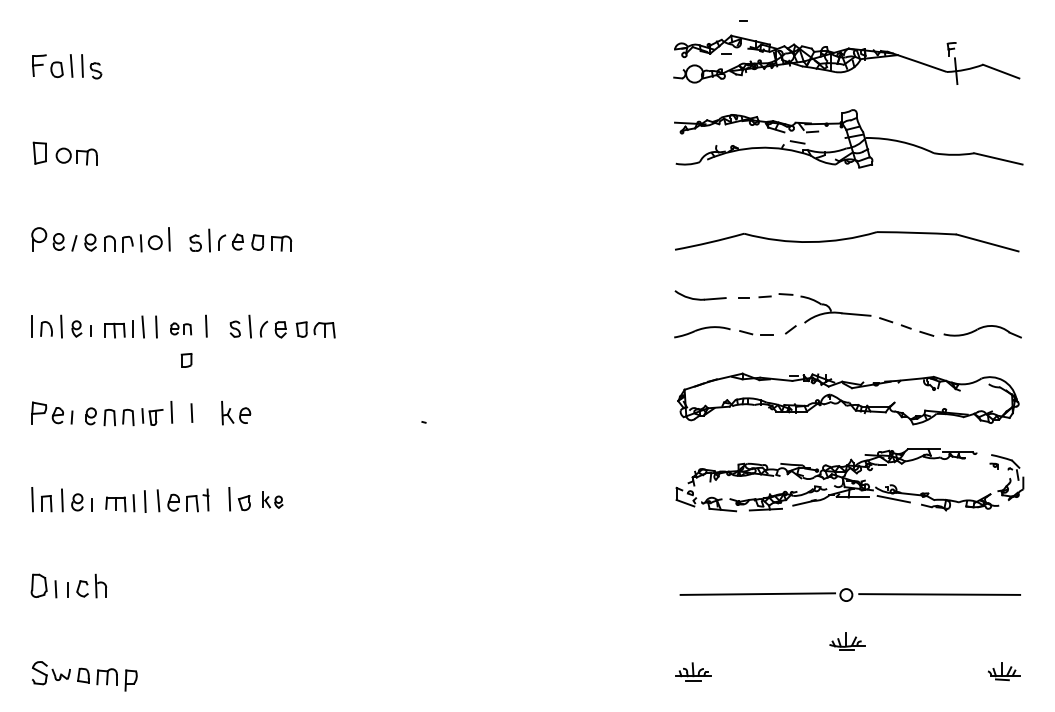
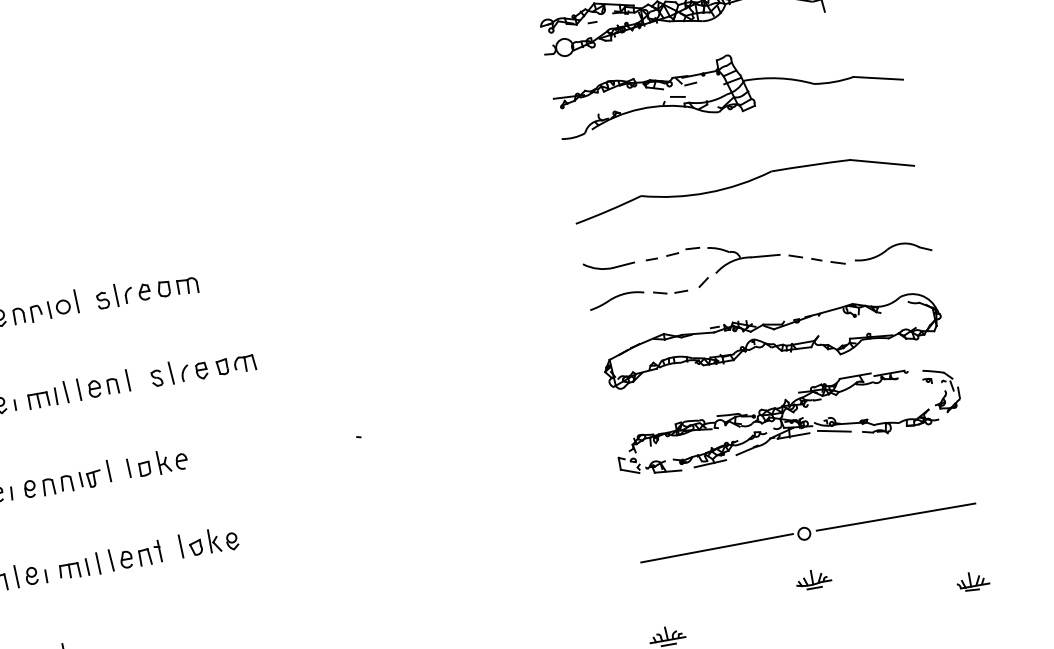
part: (180, 328) -> (102, 387), size x1.43
part: (186, 360) -> (144, 468), moved
part: (272, 499) -> (223, 539), size x1.43

